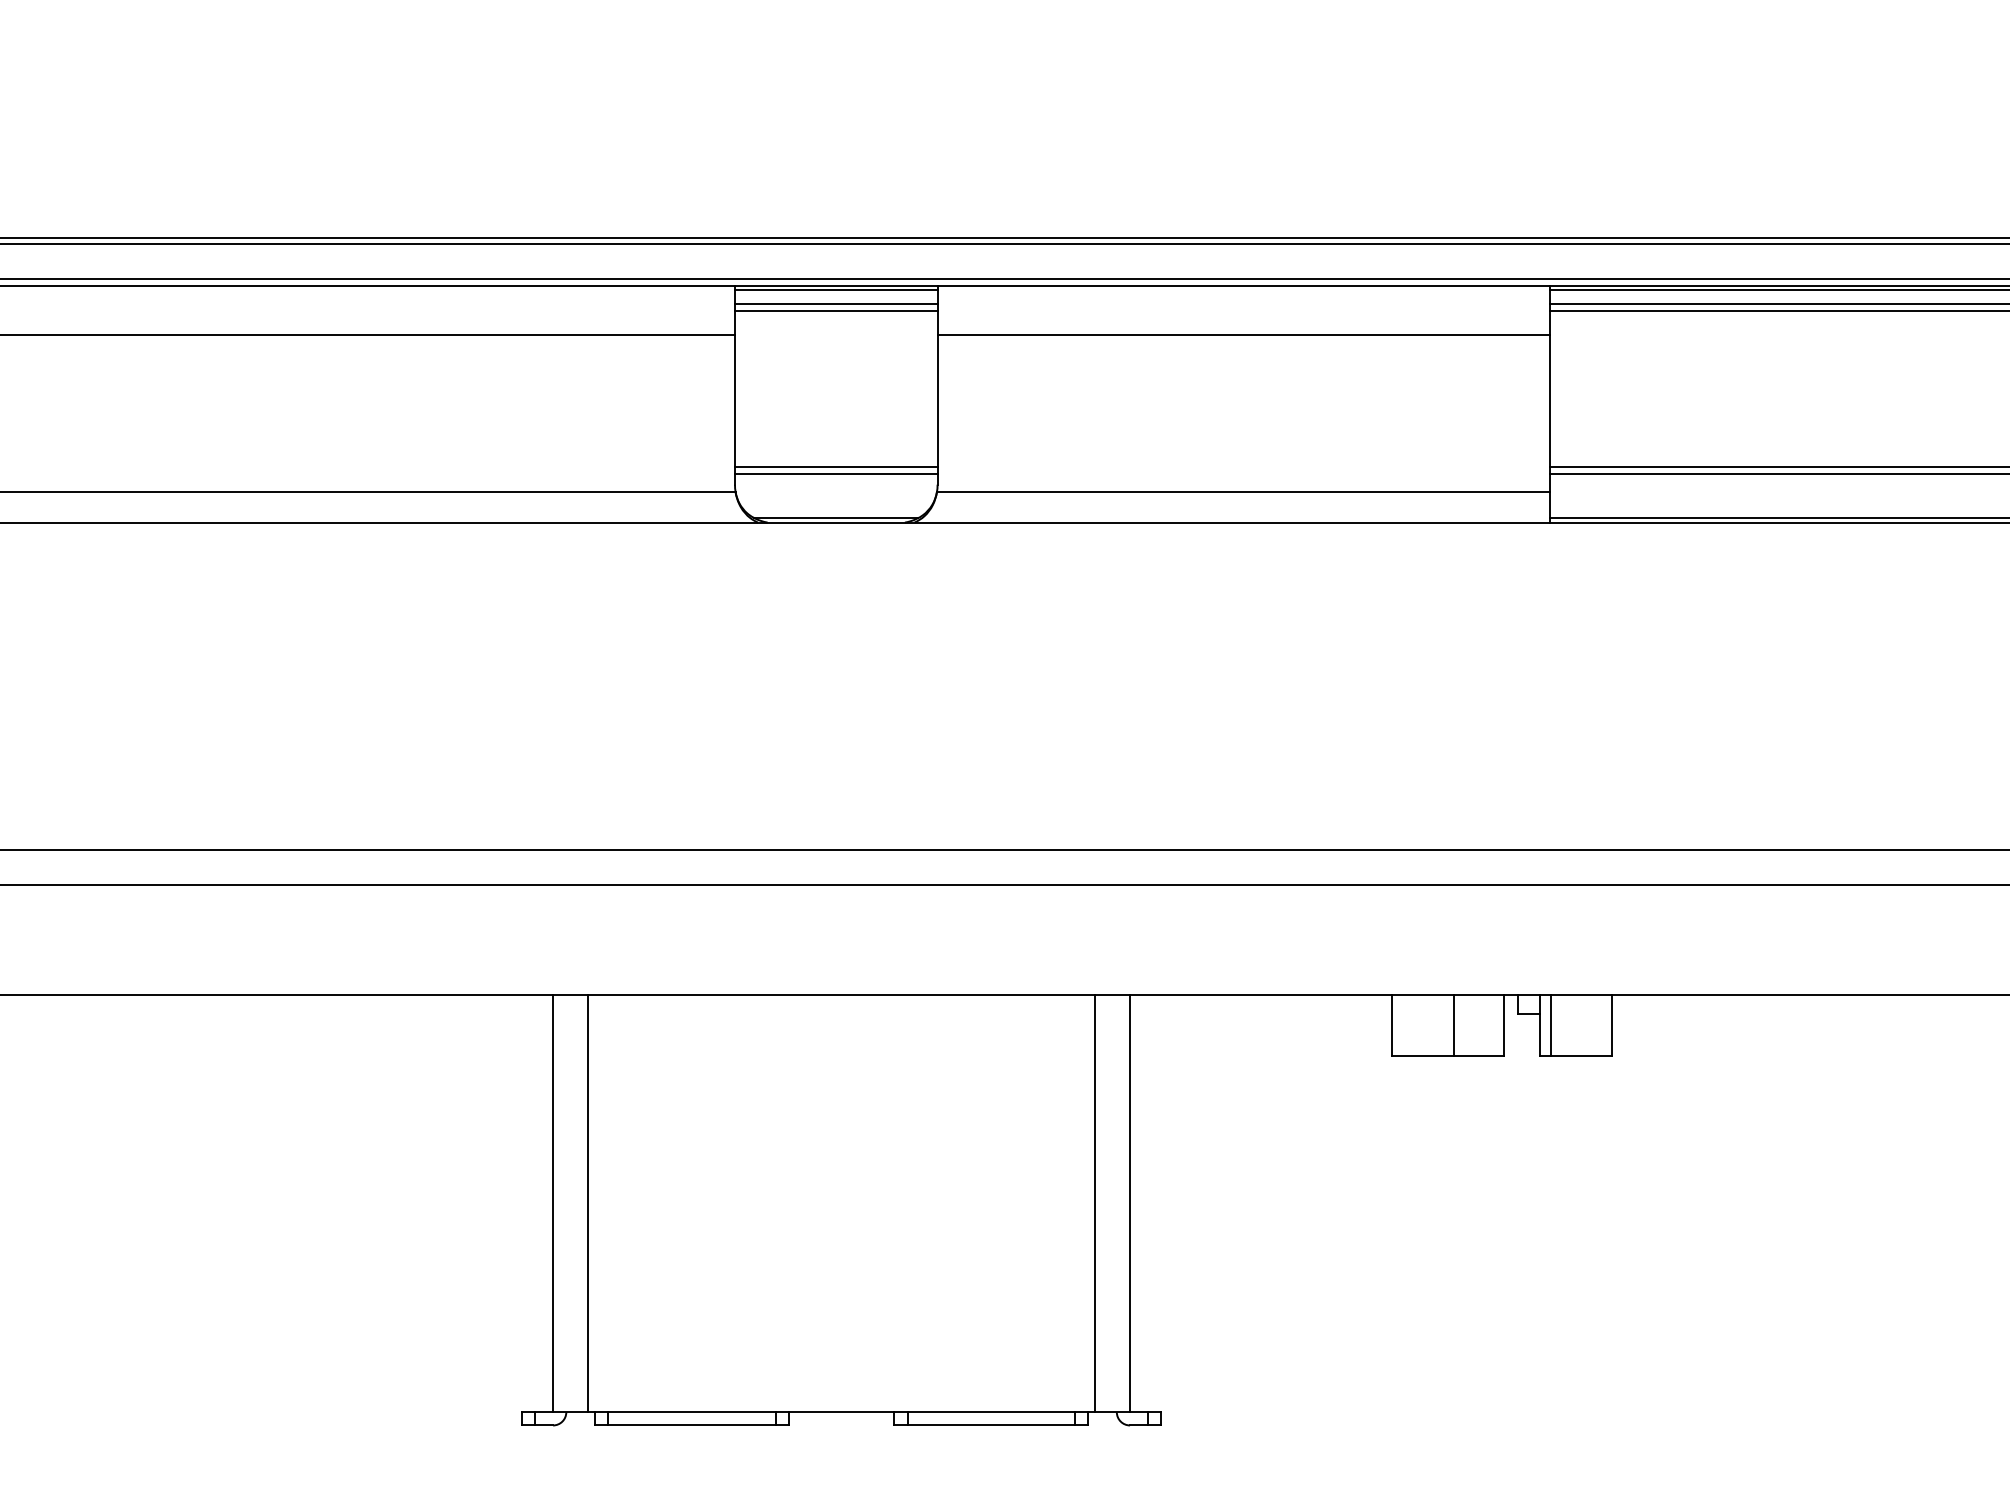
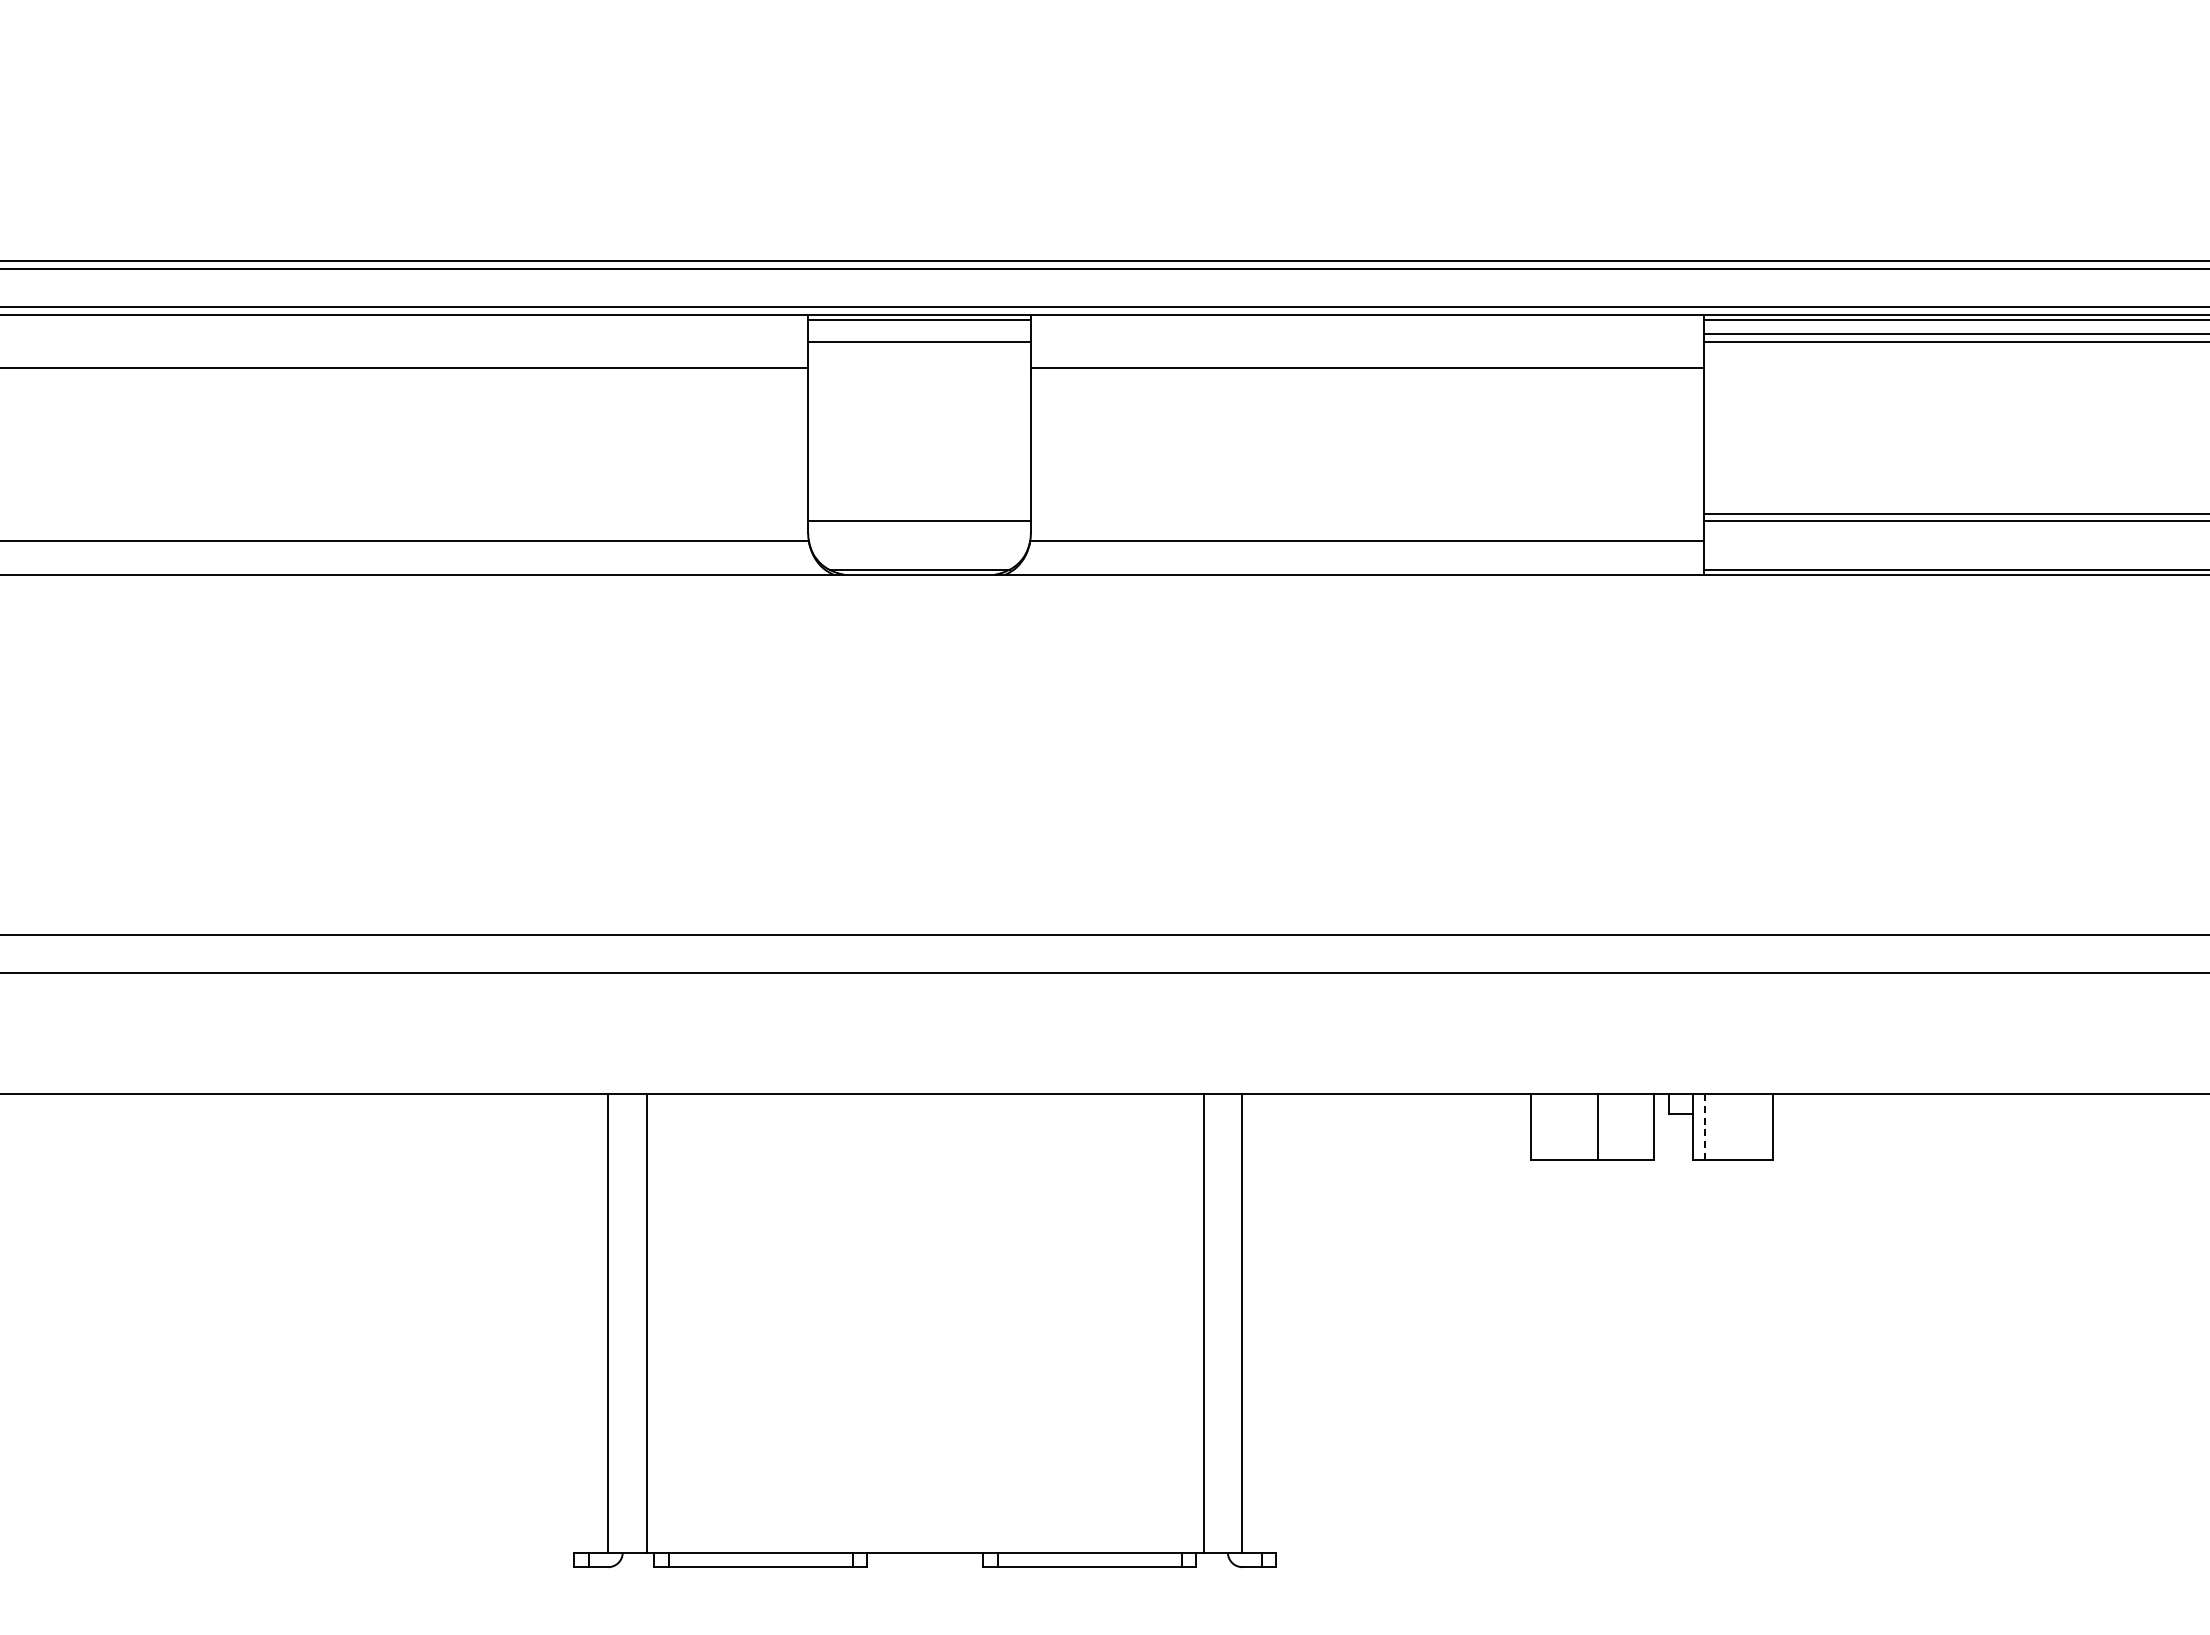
line: (836, 304) -> (919, 334), removed
line: (836, 466) -> (919, 513), removed
line: (1550, 1025) -> (1704, 1127), solid -> dashed

